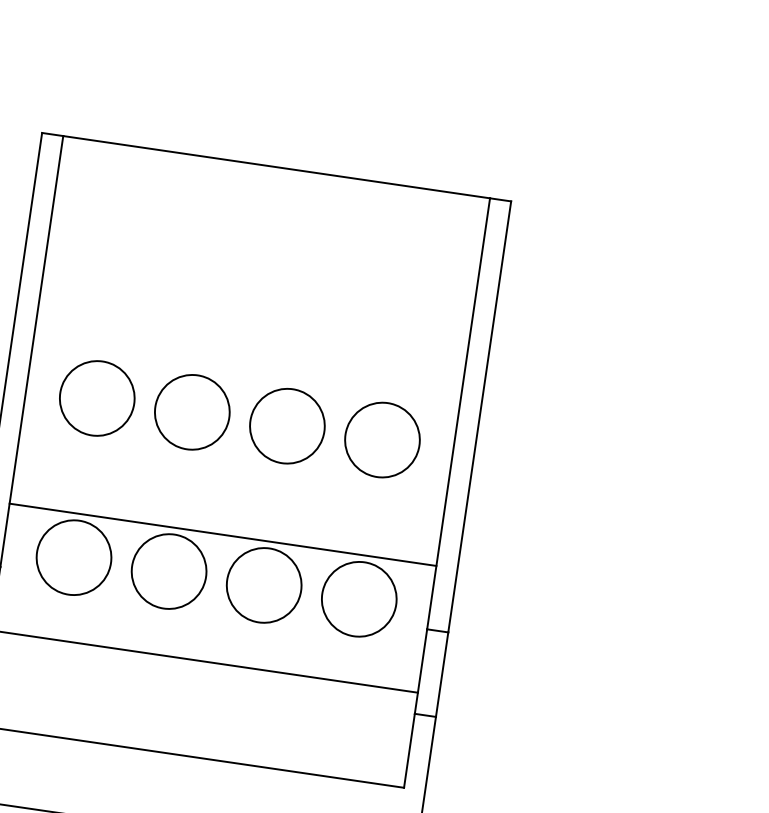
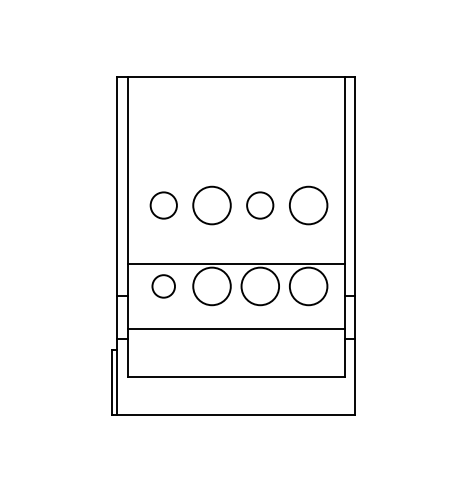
circle: (96, 398) -> (163, 205), size x0.7
circle: (285, 425) -> (259, 205), size x0.7
circle: (73, 557) -> (163, 286), size x0.6

